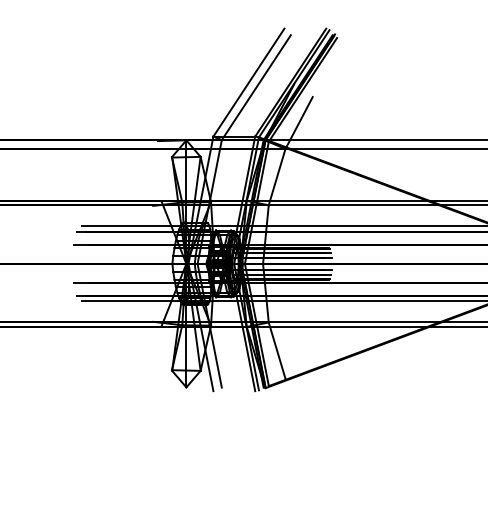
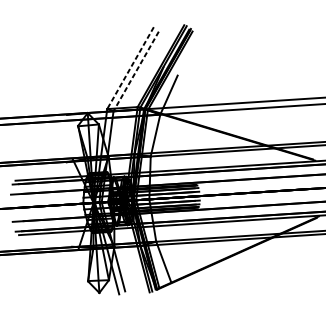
line: (248, 82) -> (130, 68), solid -> dashed
line: (256, 87) -> (136, 71), solid -> dashed

